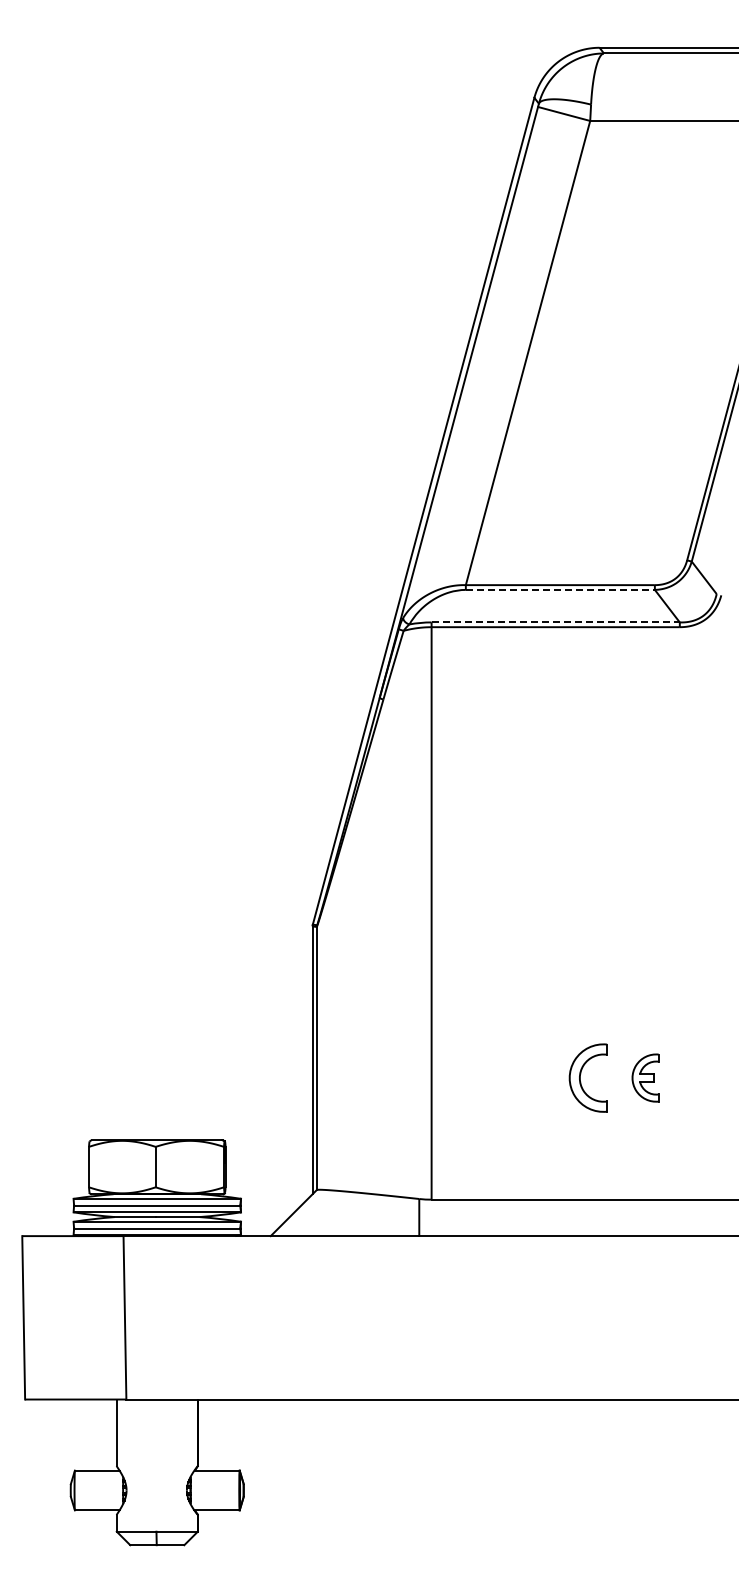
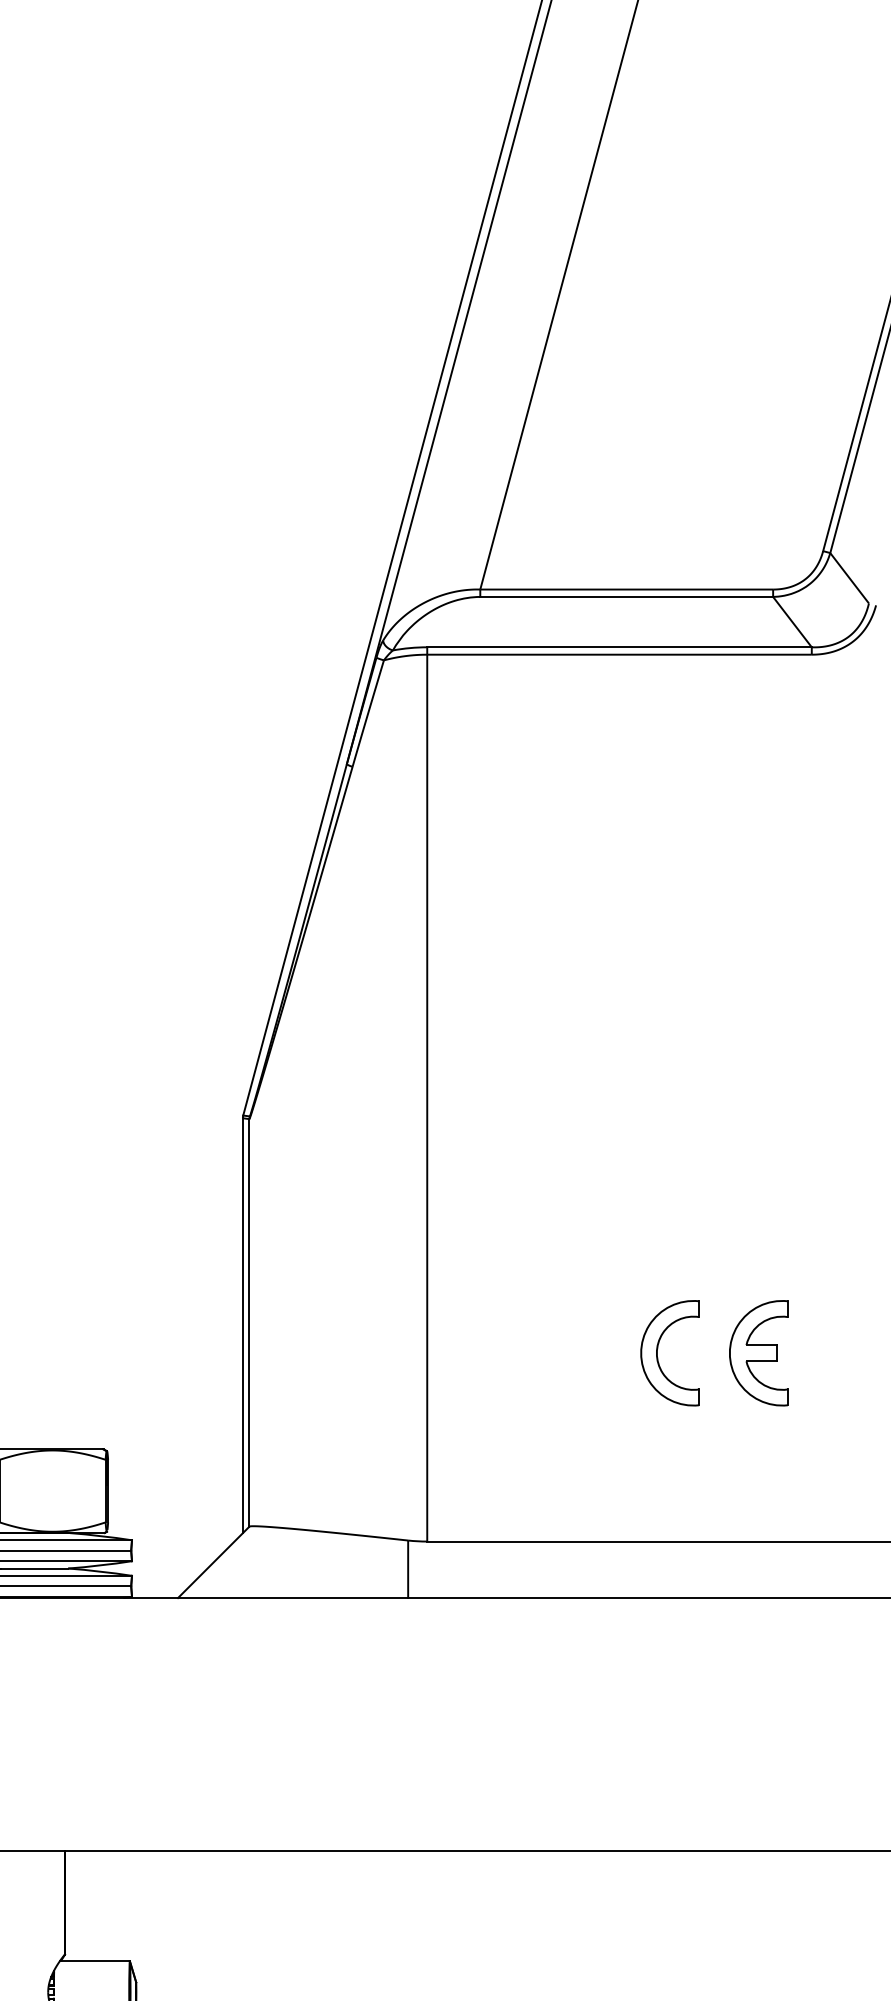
line: (560, 589) -> (626, 596), dashed -> solid
line: (556, 622) -> (620, 647), dashed -> solid
part: (645, 1077) -> (758, 1352), size x1.43

